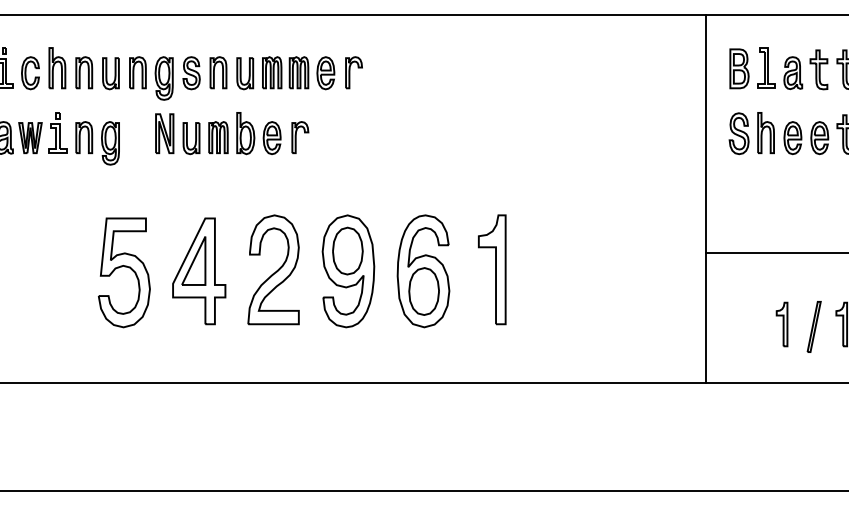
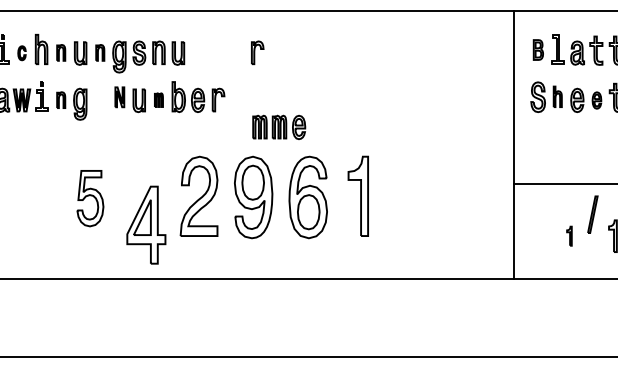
part: (739, 68) -> (538, 49), size x0.7
part: (84, 72) -> (61, 52), size x0.7
part: (137, 72) -> (99, 52), size x0.7
part: (30, 73) -> (22, 53), size x0.6
part: (298, 73) -> (279, 127), moved
part: (164, 133) -> (119, 97), size x0.7
part: (765, 133) -> (557, 97), size x0.7
part: (84, 137) -> (61, 100), size x0.7
part: (218, 137) -> (158, 100), size x0.6
part: (819, 138) -> (596, 100), size x0.7
part: (199, 271) -> (146, 225), moved
part: (124, 272) -> (90, 198), size x0.7
part: (781, 324) -> (569, 236), size x0.6
part: (813, 326) -> (592, 214), moved

